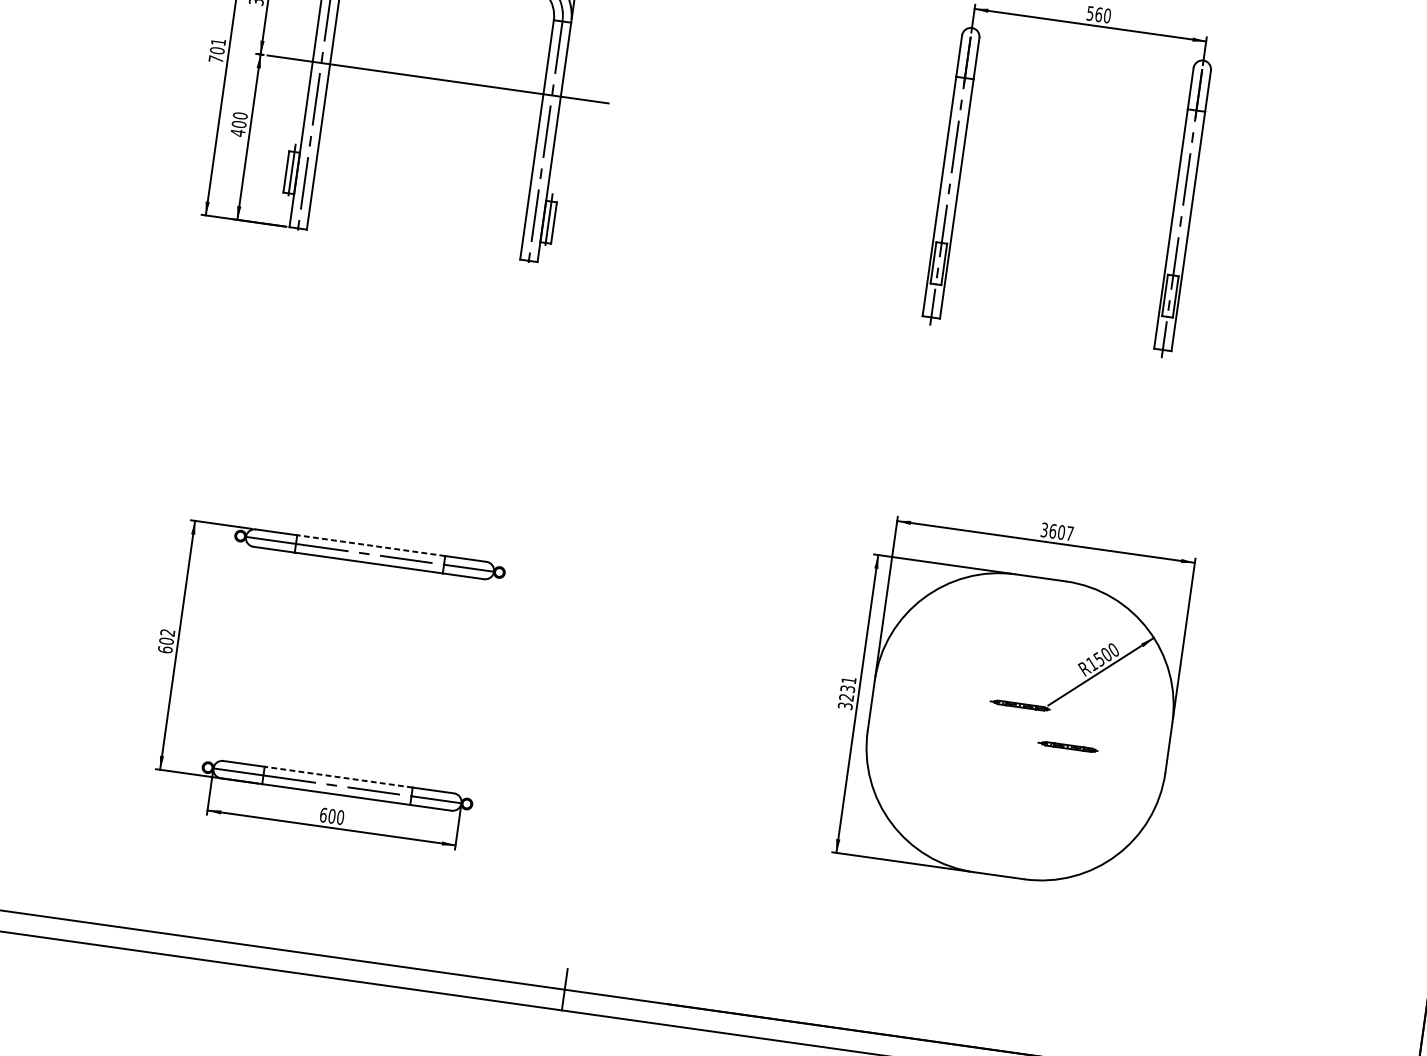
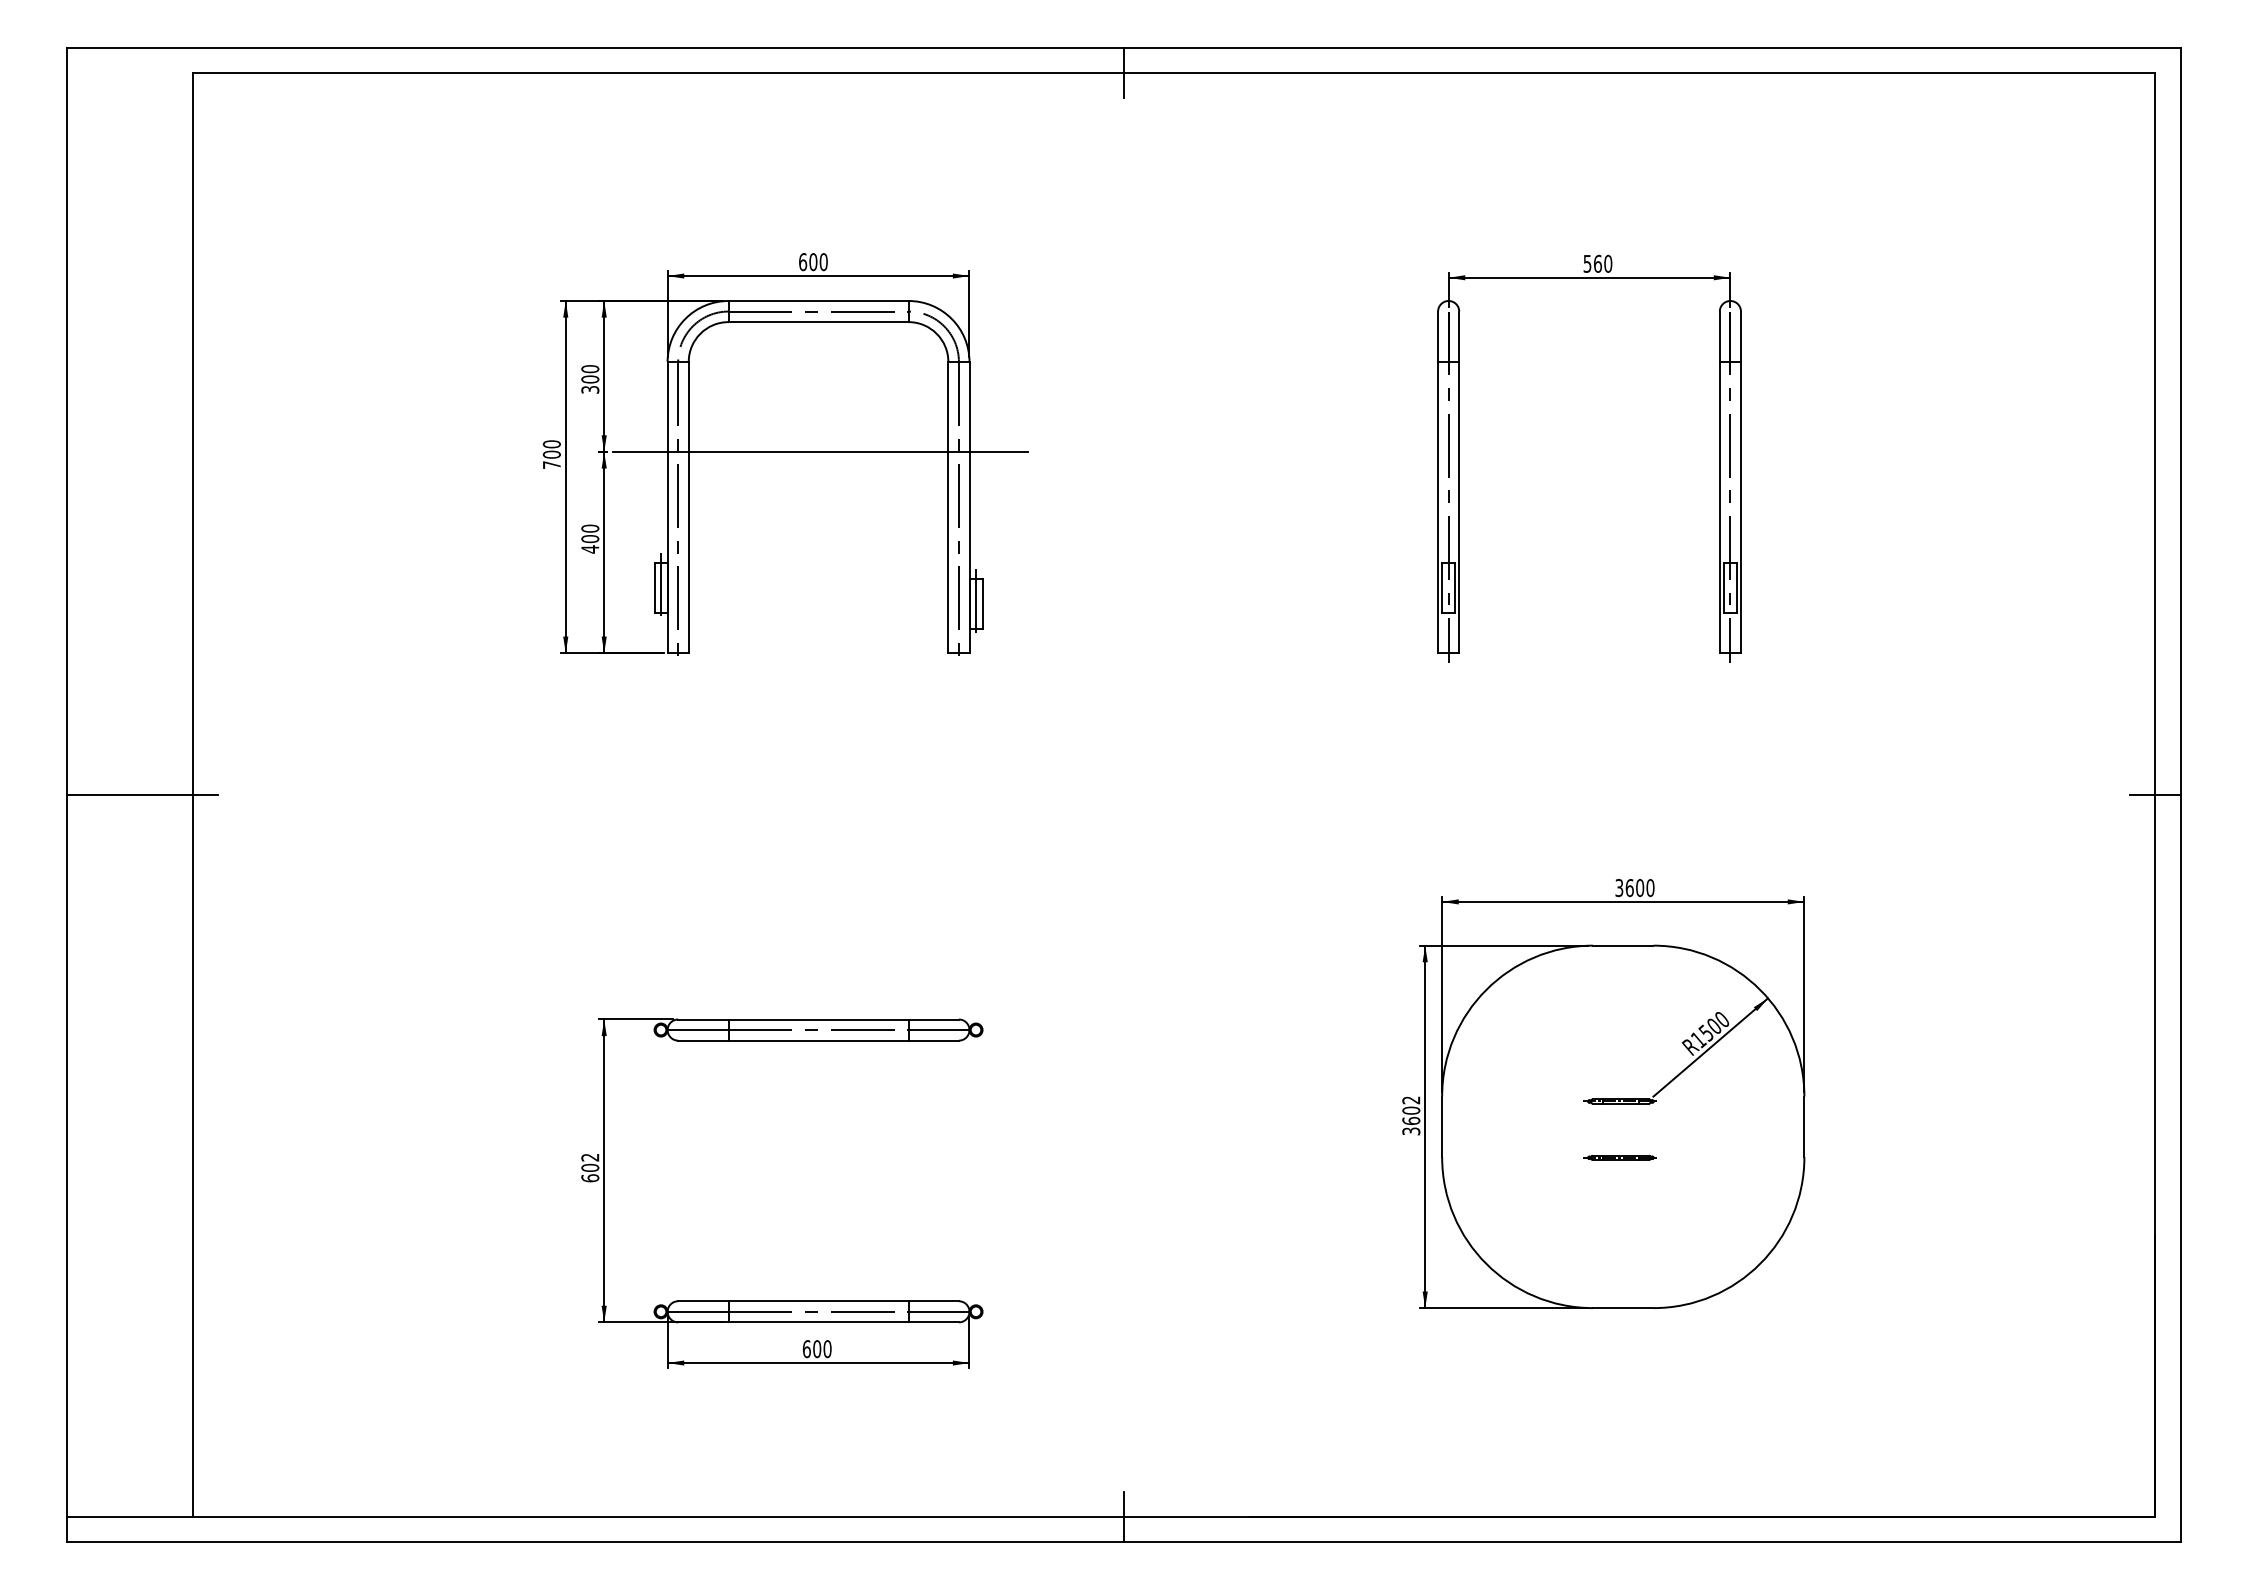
text: (218, 42) -> (551, 444), 701 -> 700
text: (1069, 534) -> (1650, 888), 3607 -> 3600
line: (371, 545) -> (818, 1019), dashed -> solid
text: (847, 688) -> (1411, 1110), 3231 -> 3602
part: (1067, 746) -> (1619, 1157), moved
line: (338, 777) -> (818, 1301), dashed -> solid

